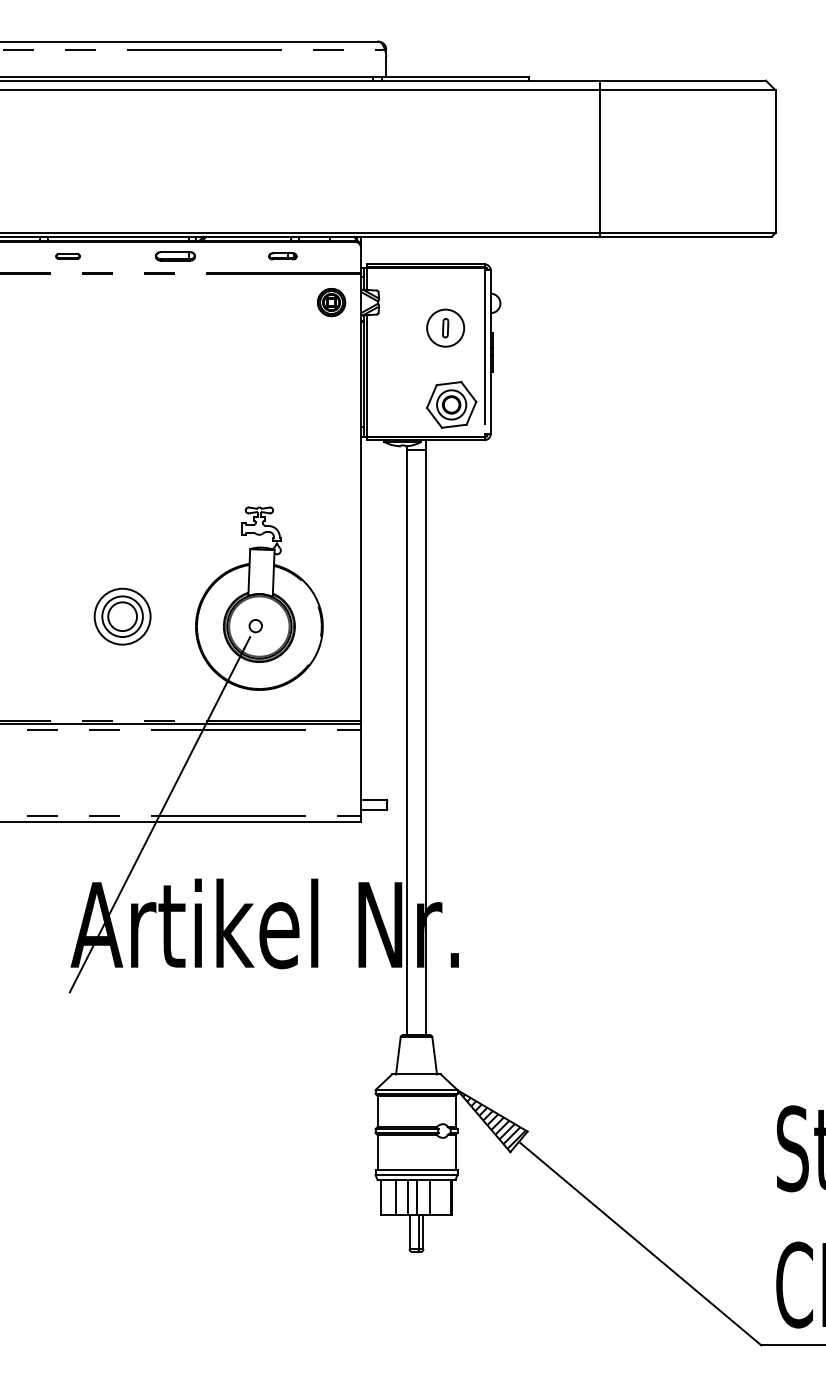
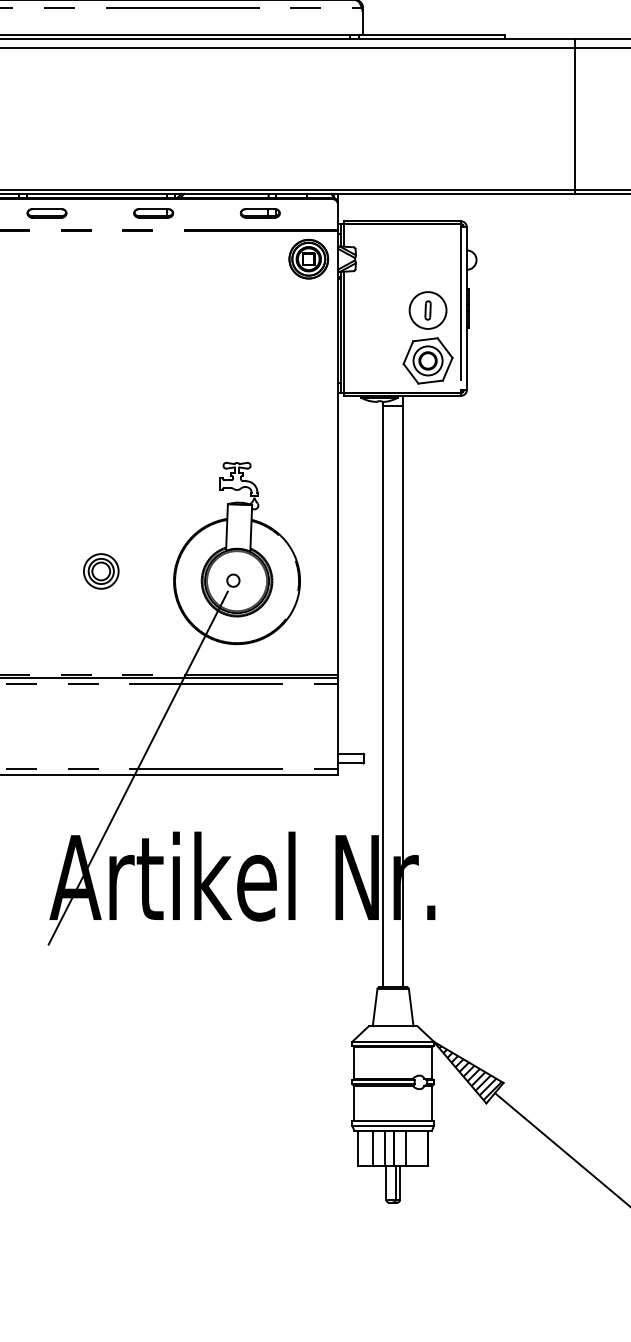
part: (67, 256) -> (46, 213), size x1.67
part: (282, 256) -> (259, 213), size x1.43
part: (331, 302) -> (308, 259), size x1.43
part: (445, 327) -> (427, 309), moved
part: (122, 616) -> (101, 571), size x0.62

